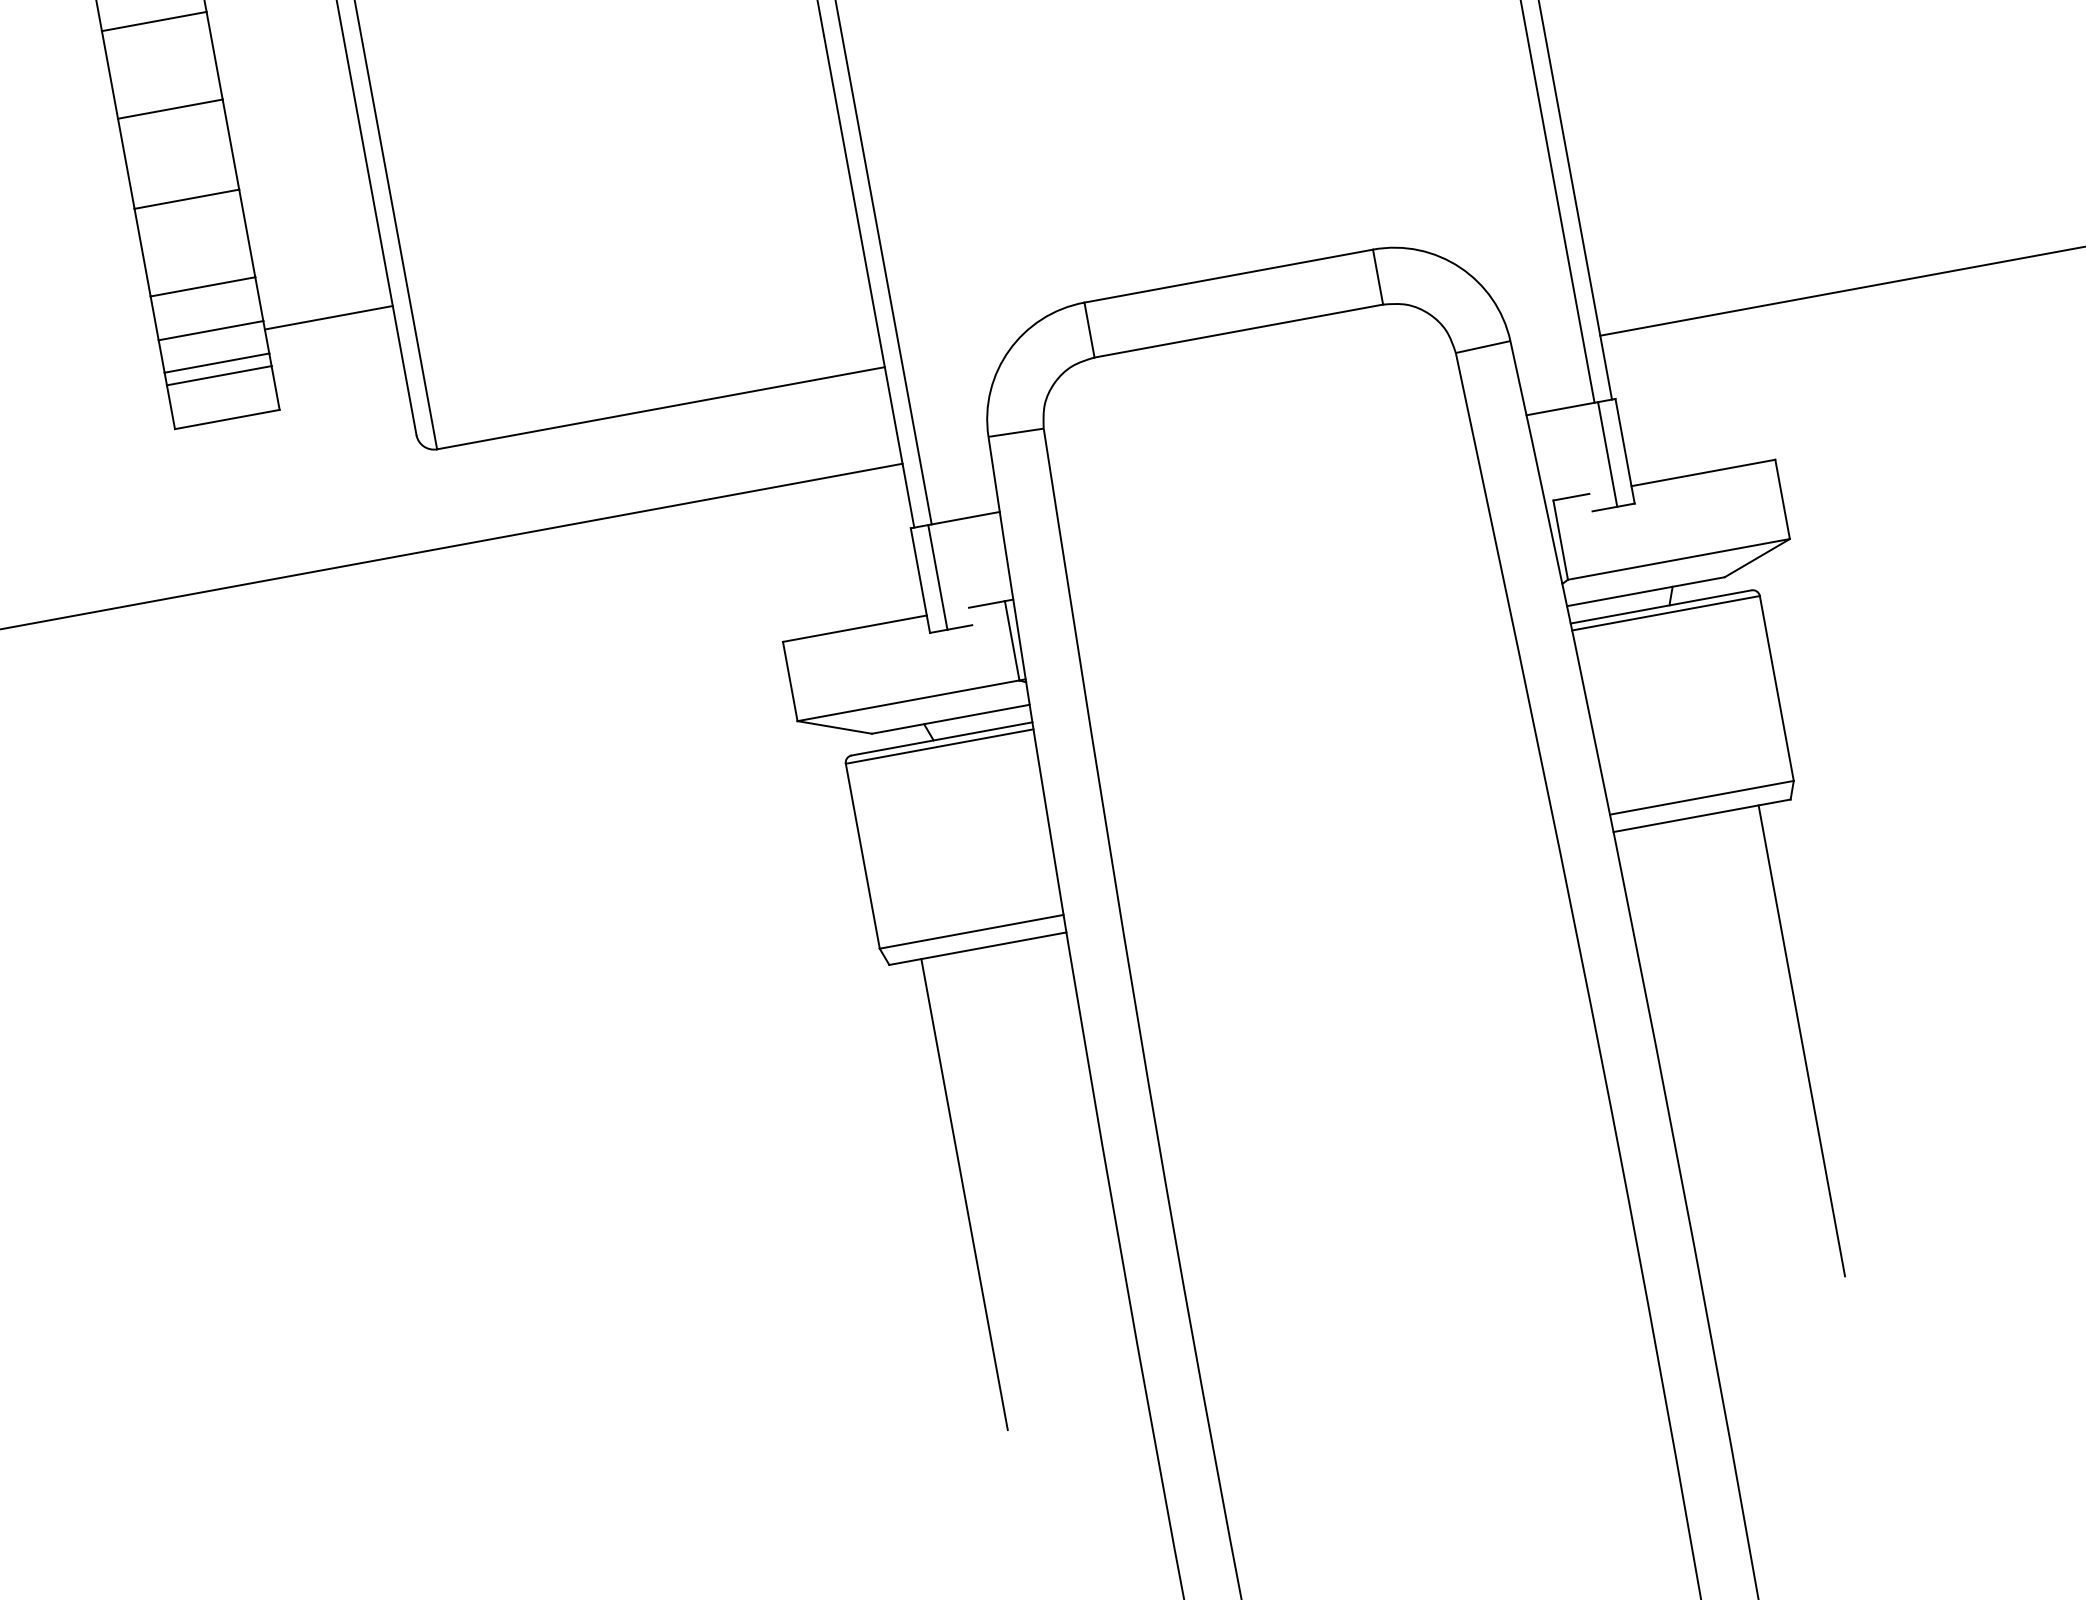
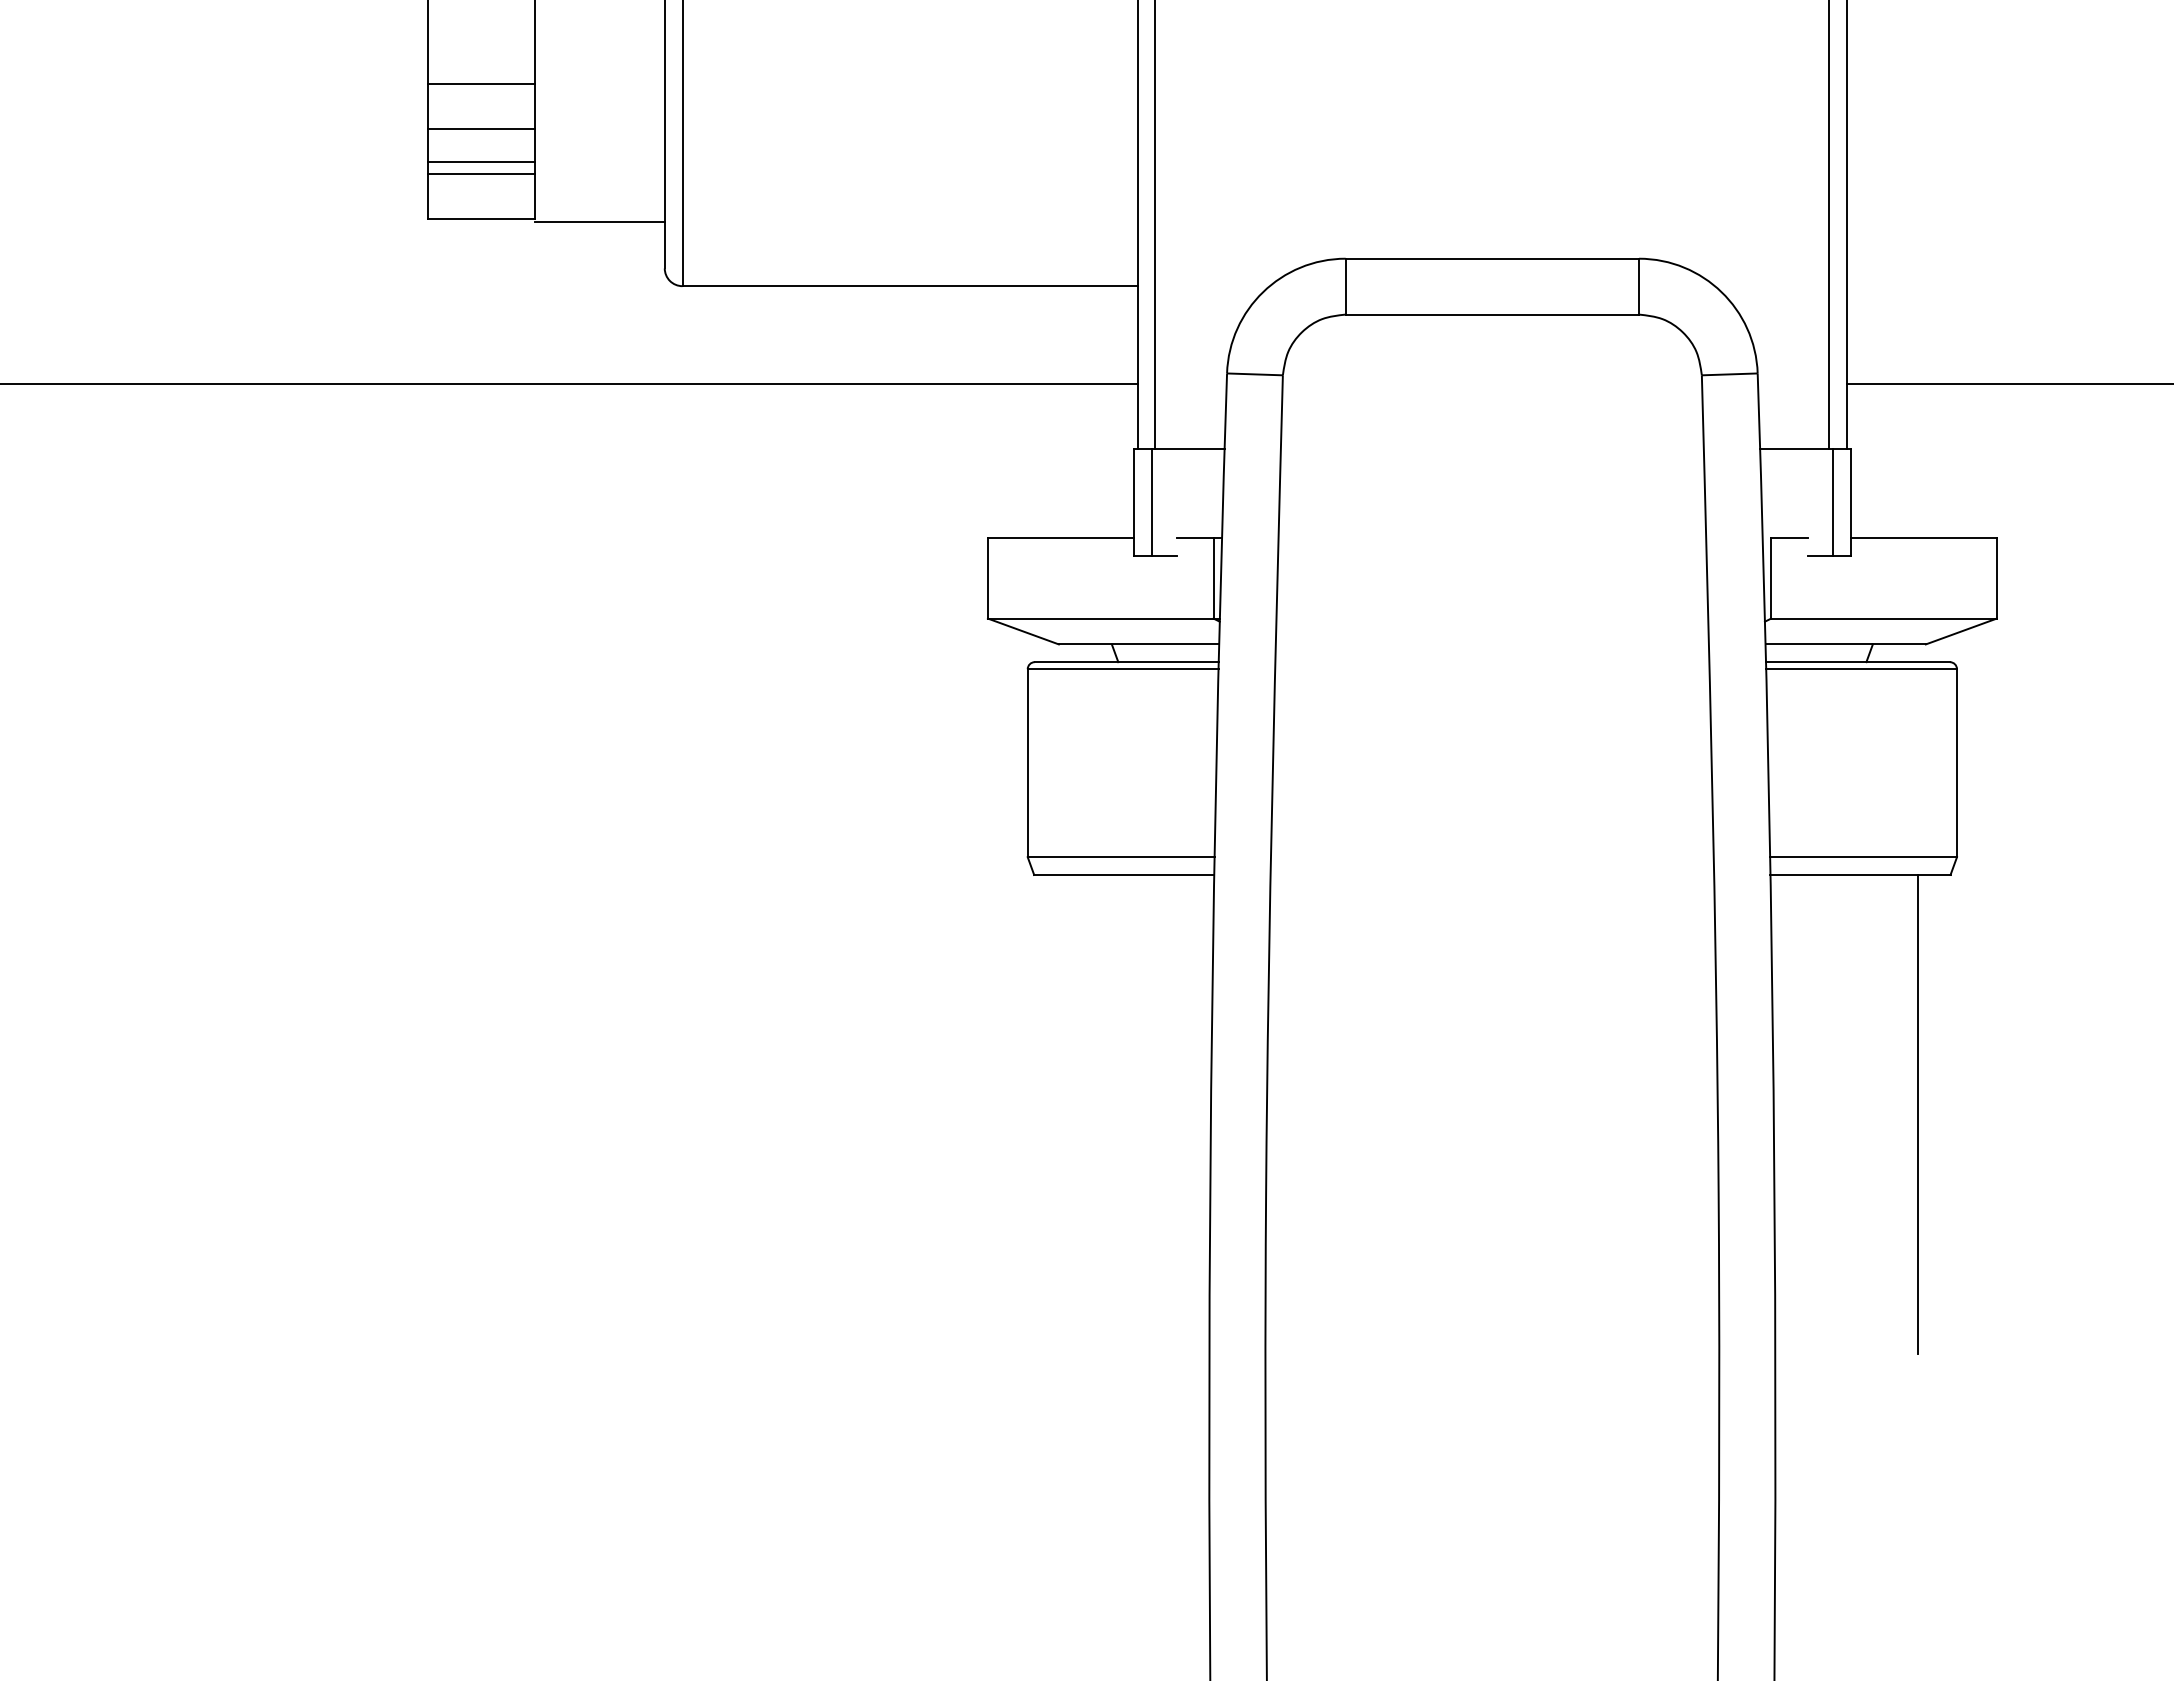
line: (328, 318) -> (599, 222), moved
line: (964, 1193) -> (1066, 1113), removed

